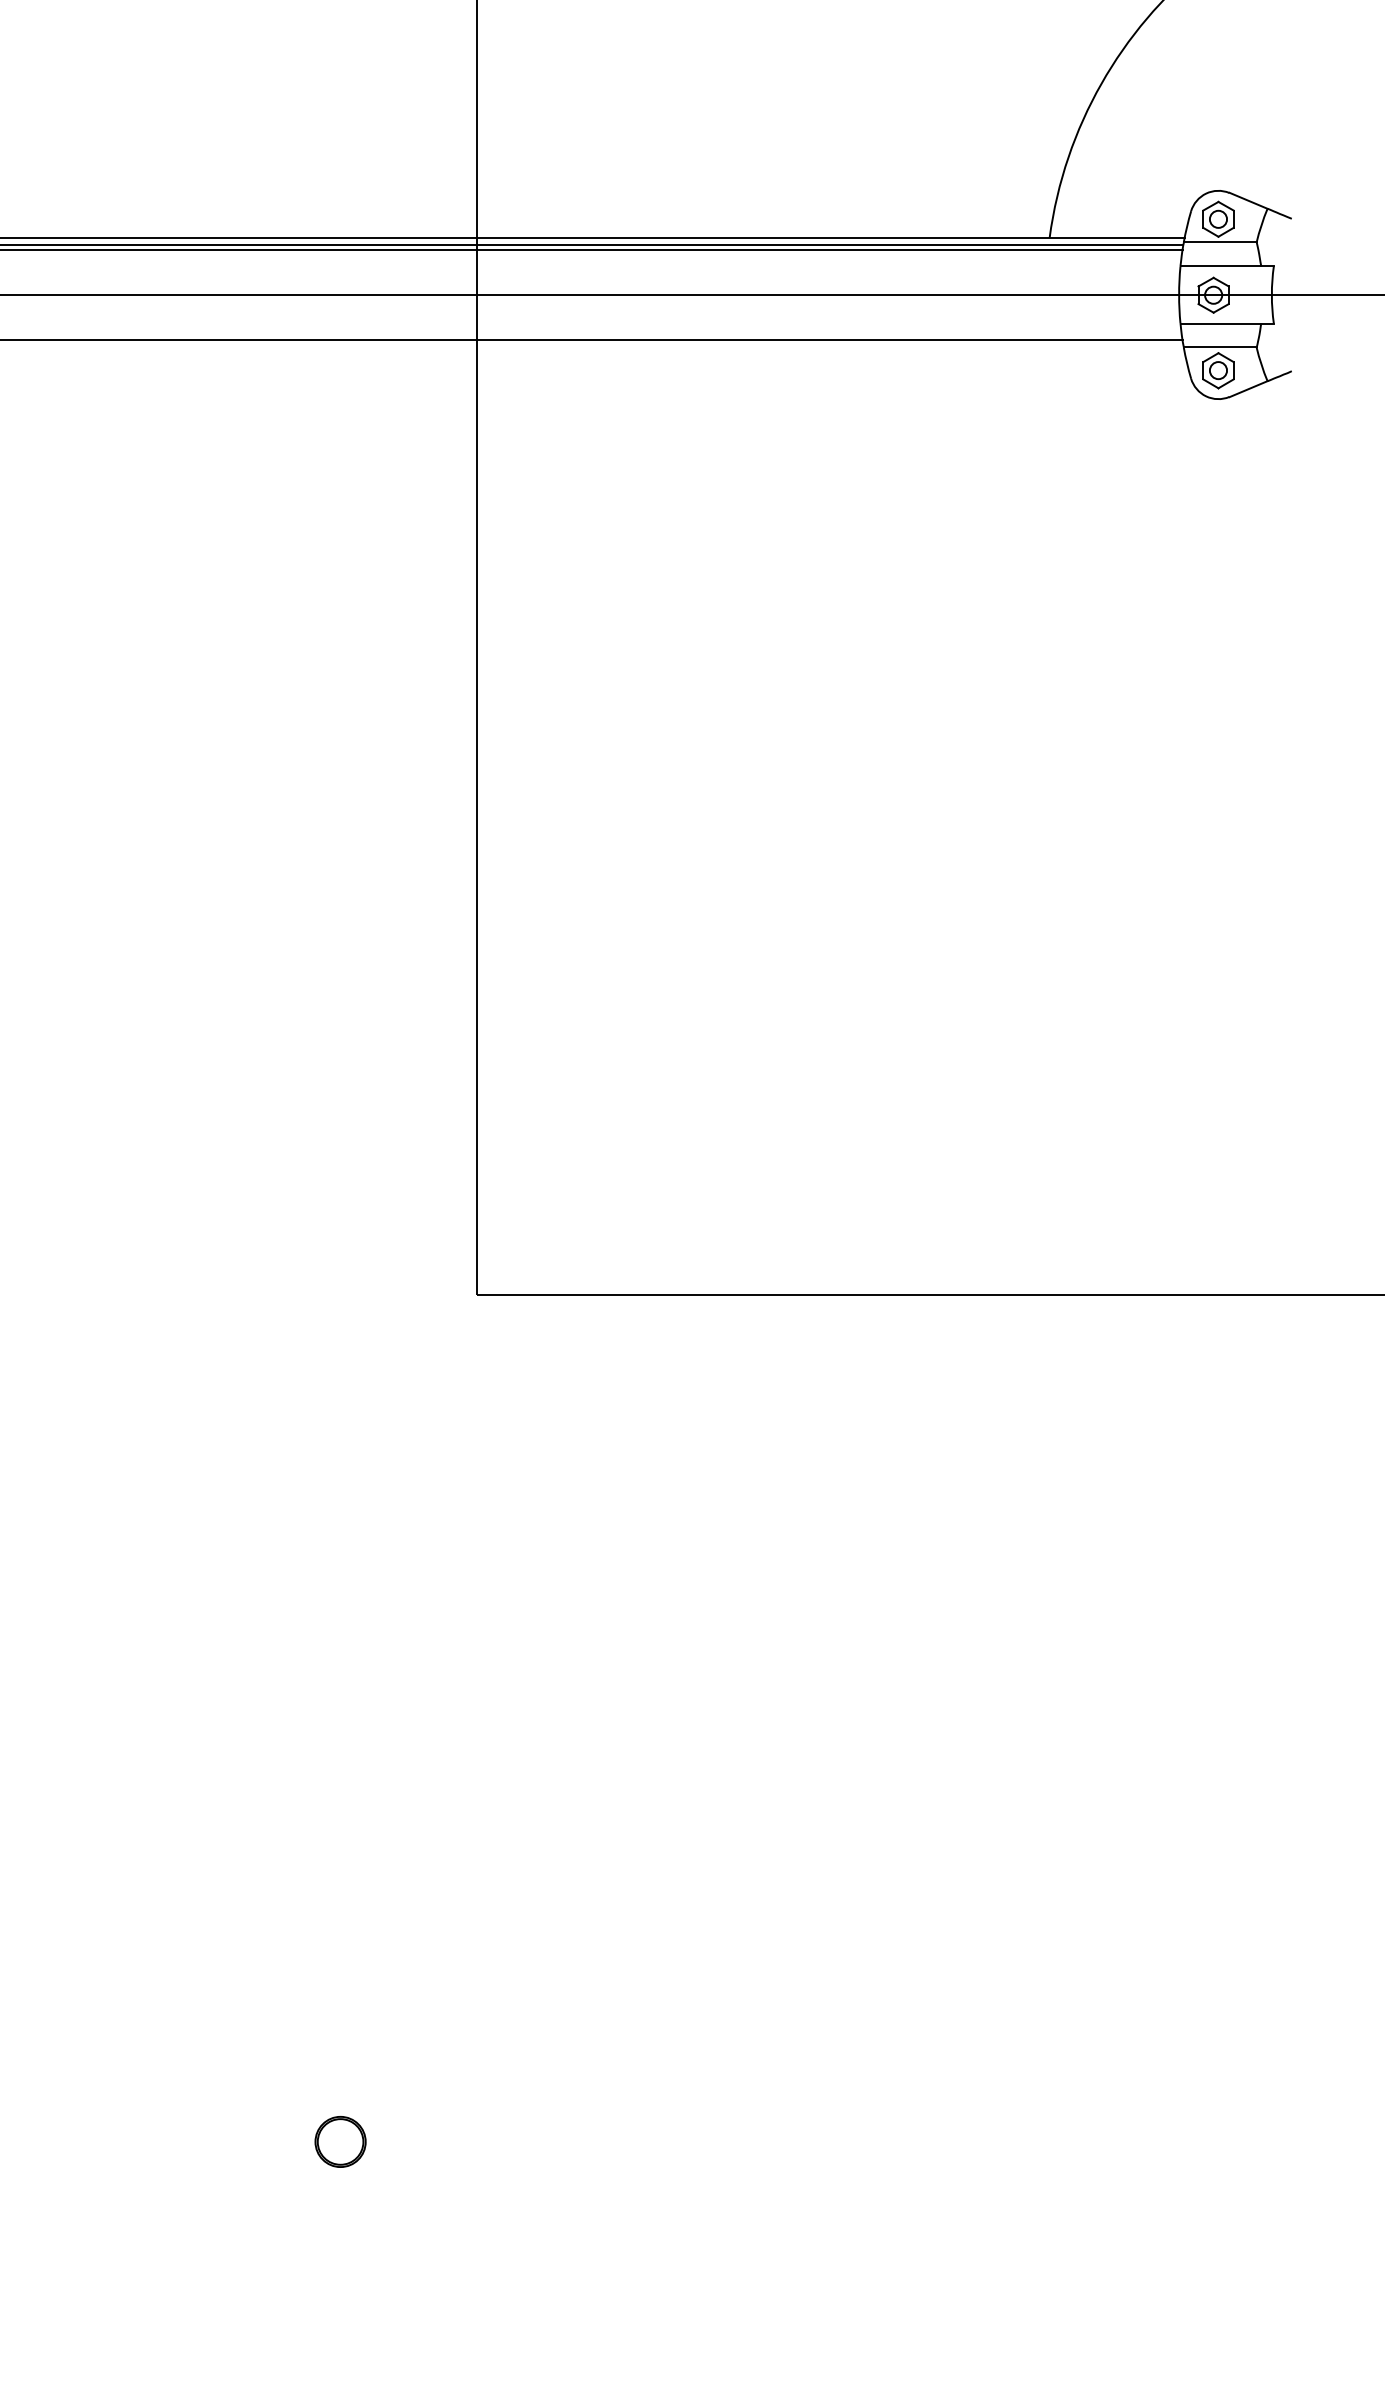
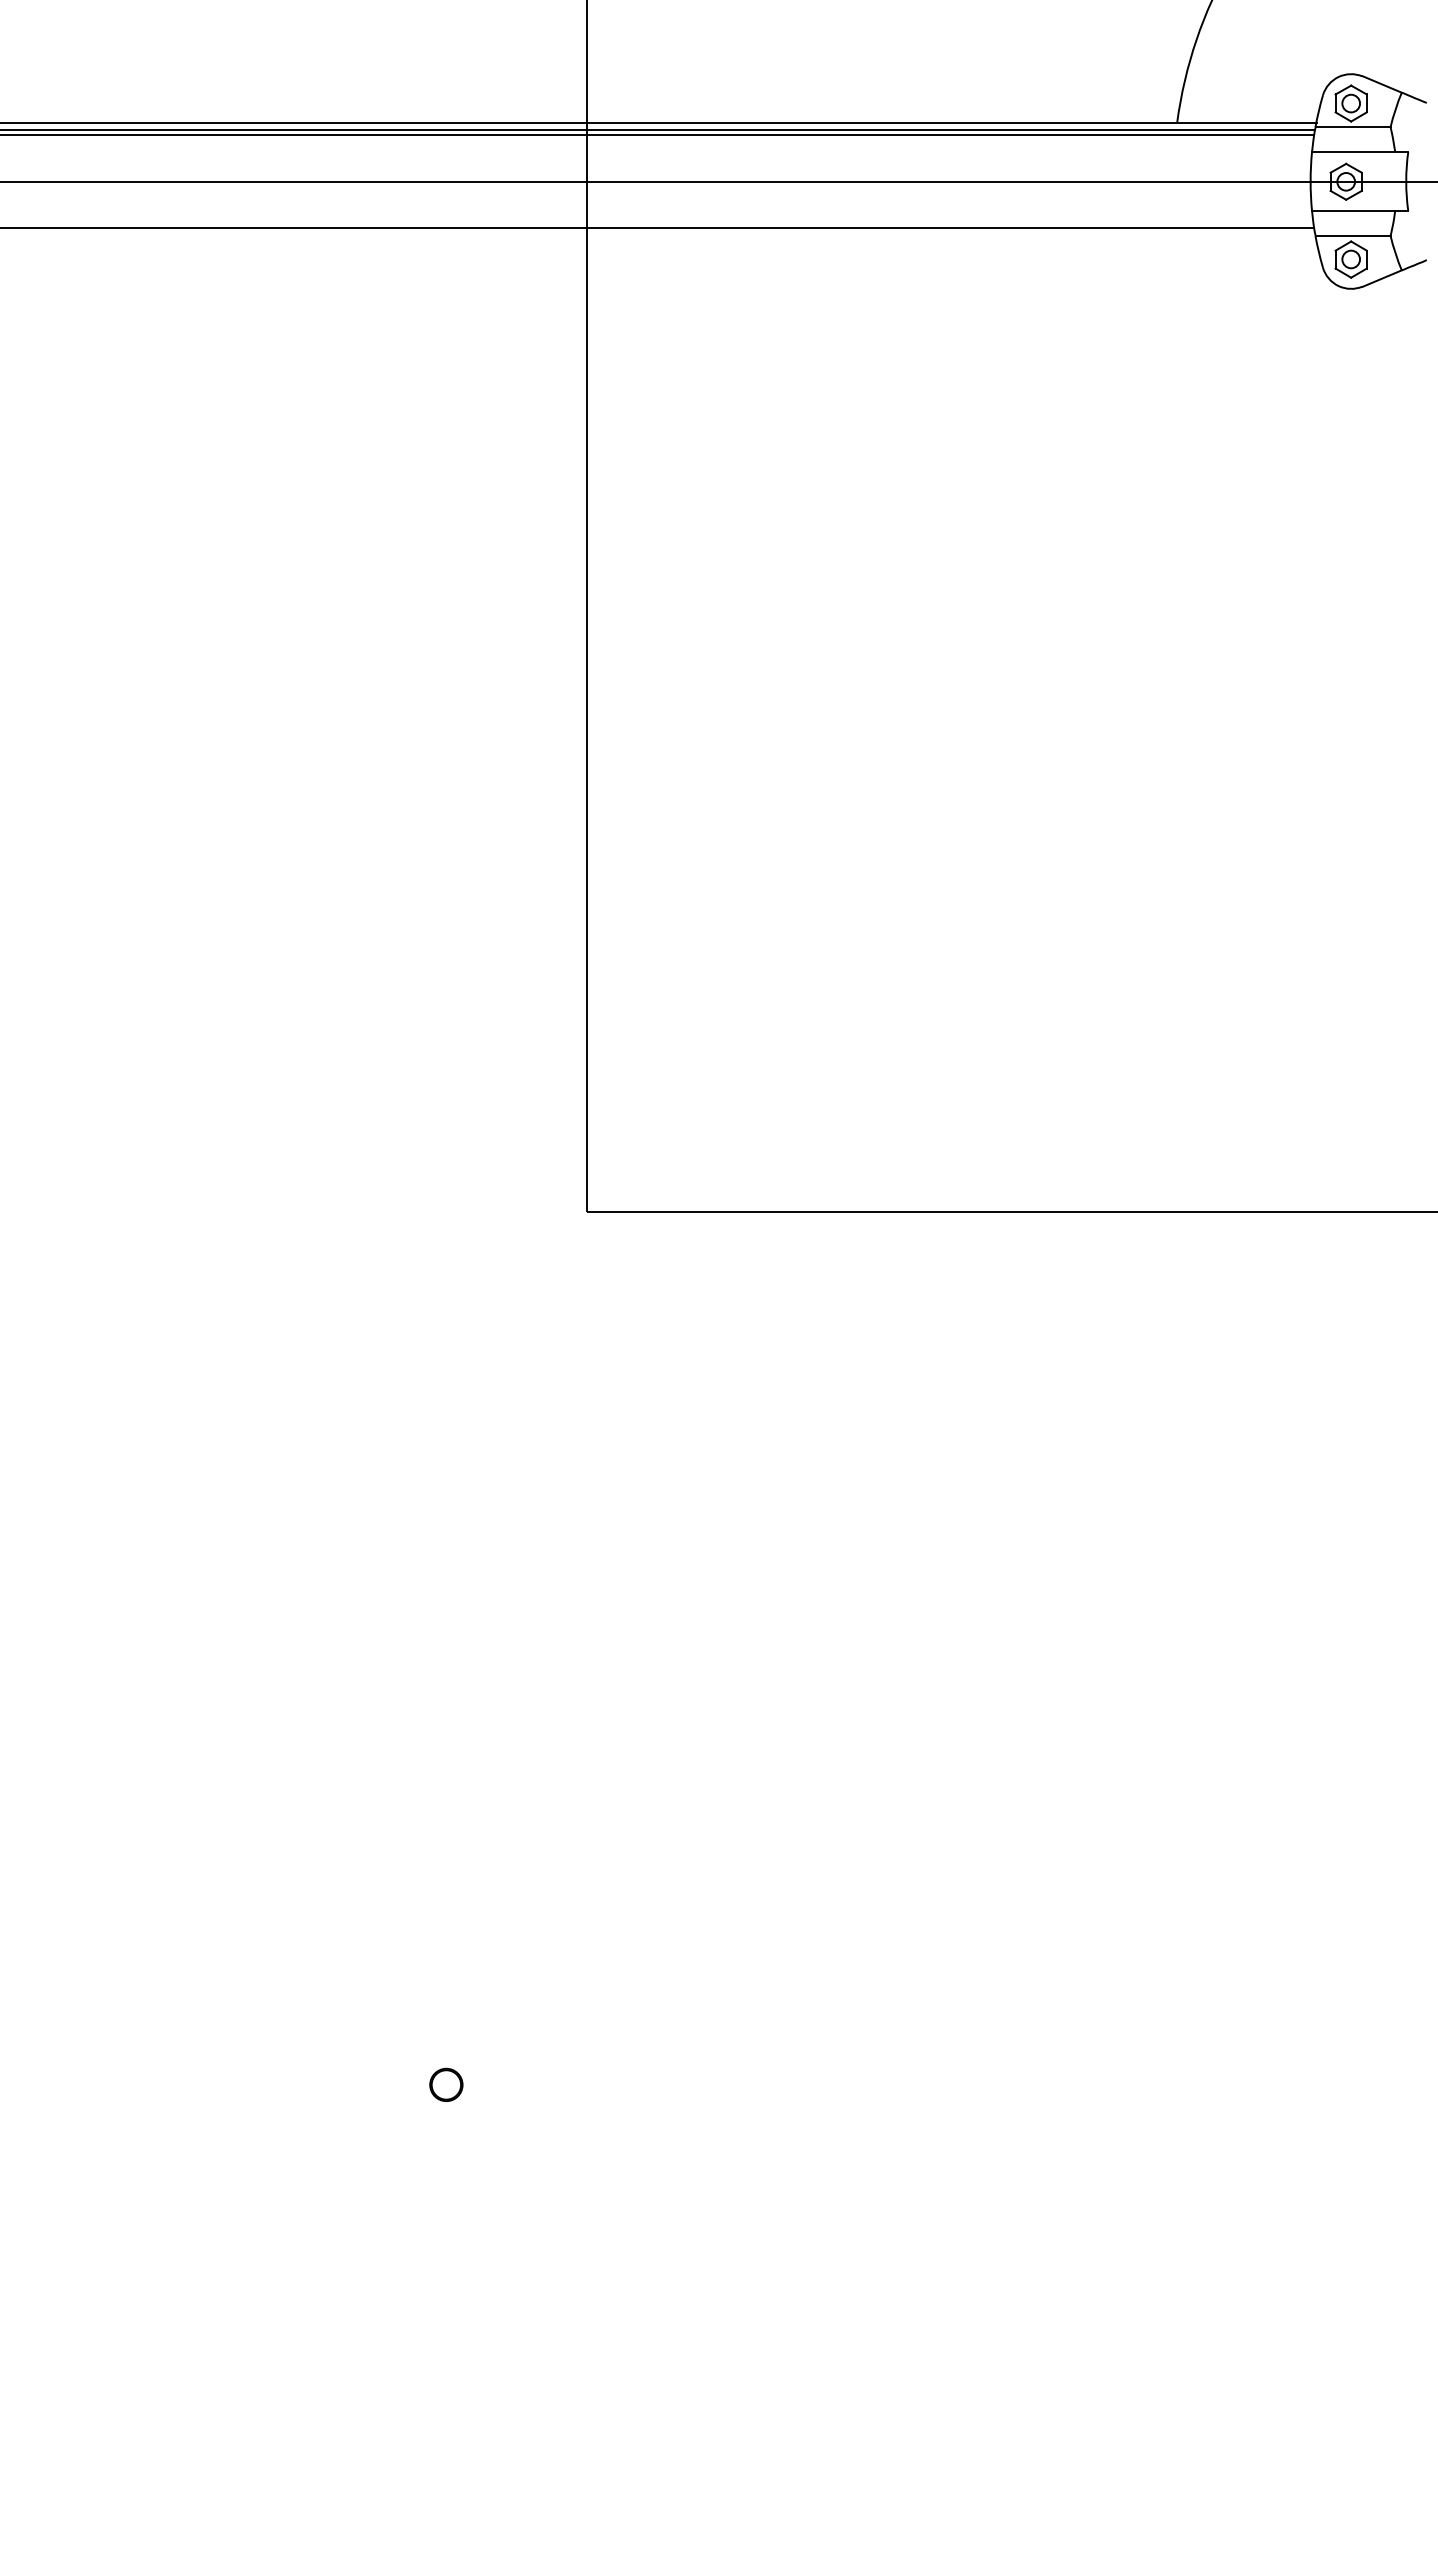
part: (340, 2141) -> (446, 2084), size x0.62

